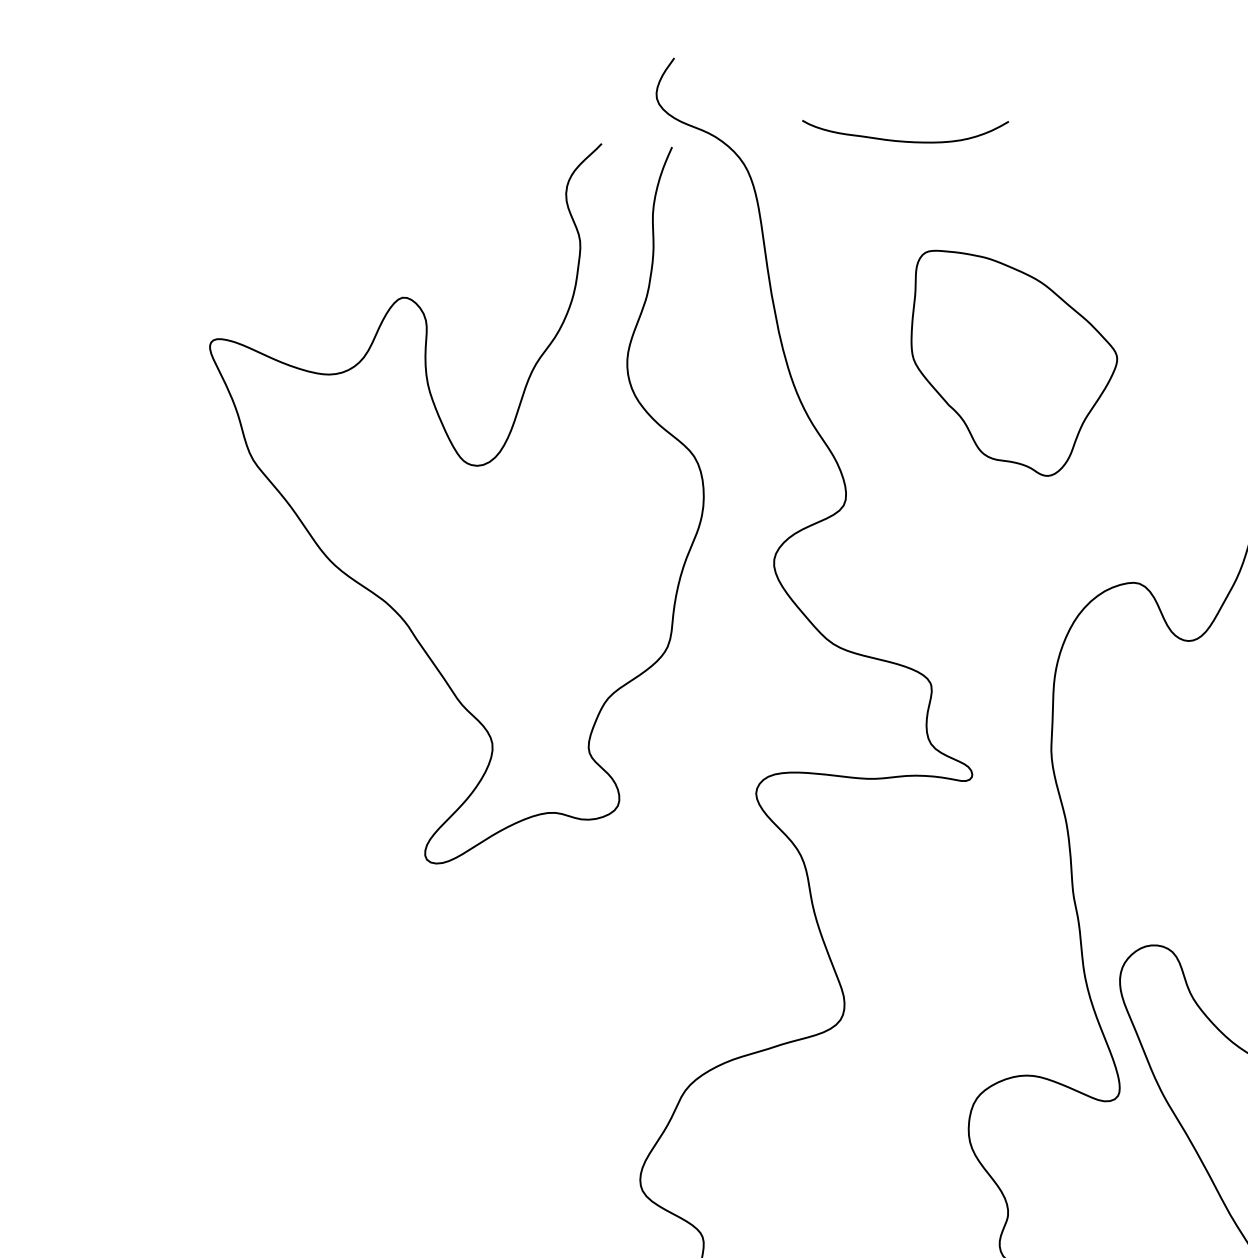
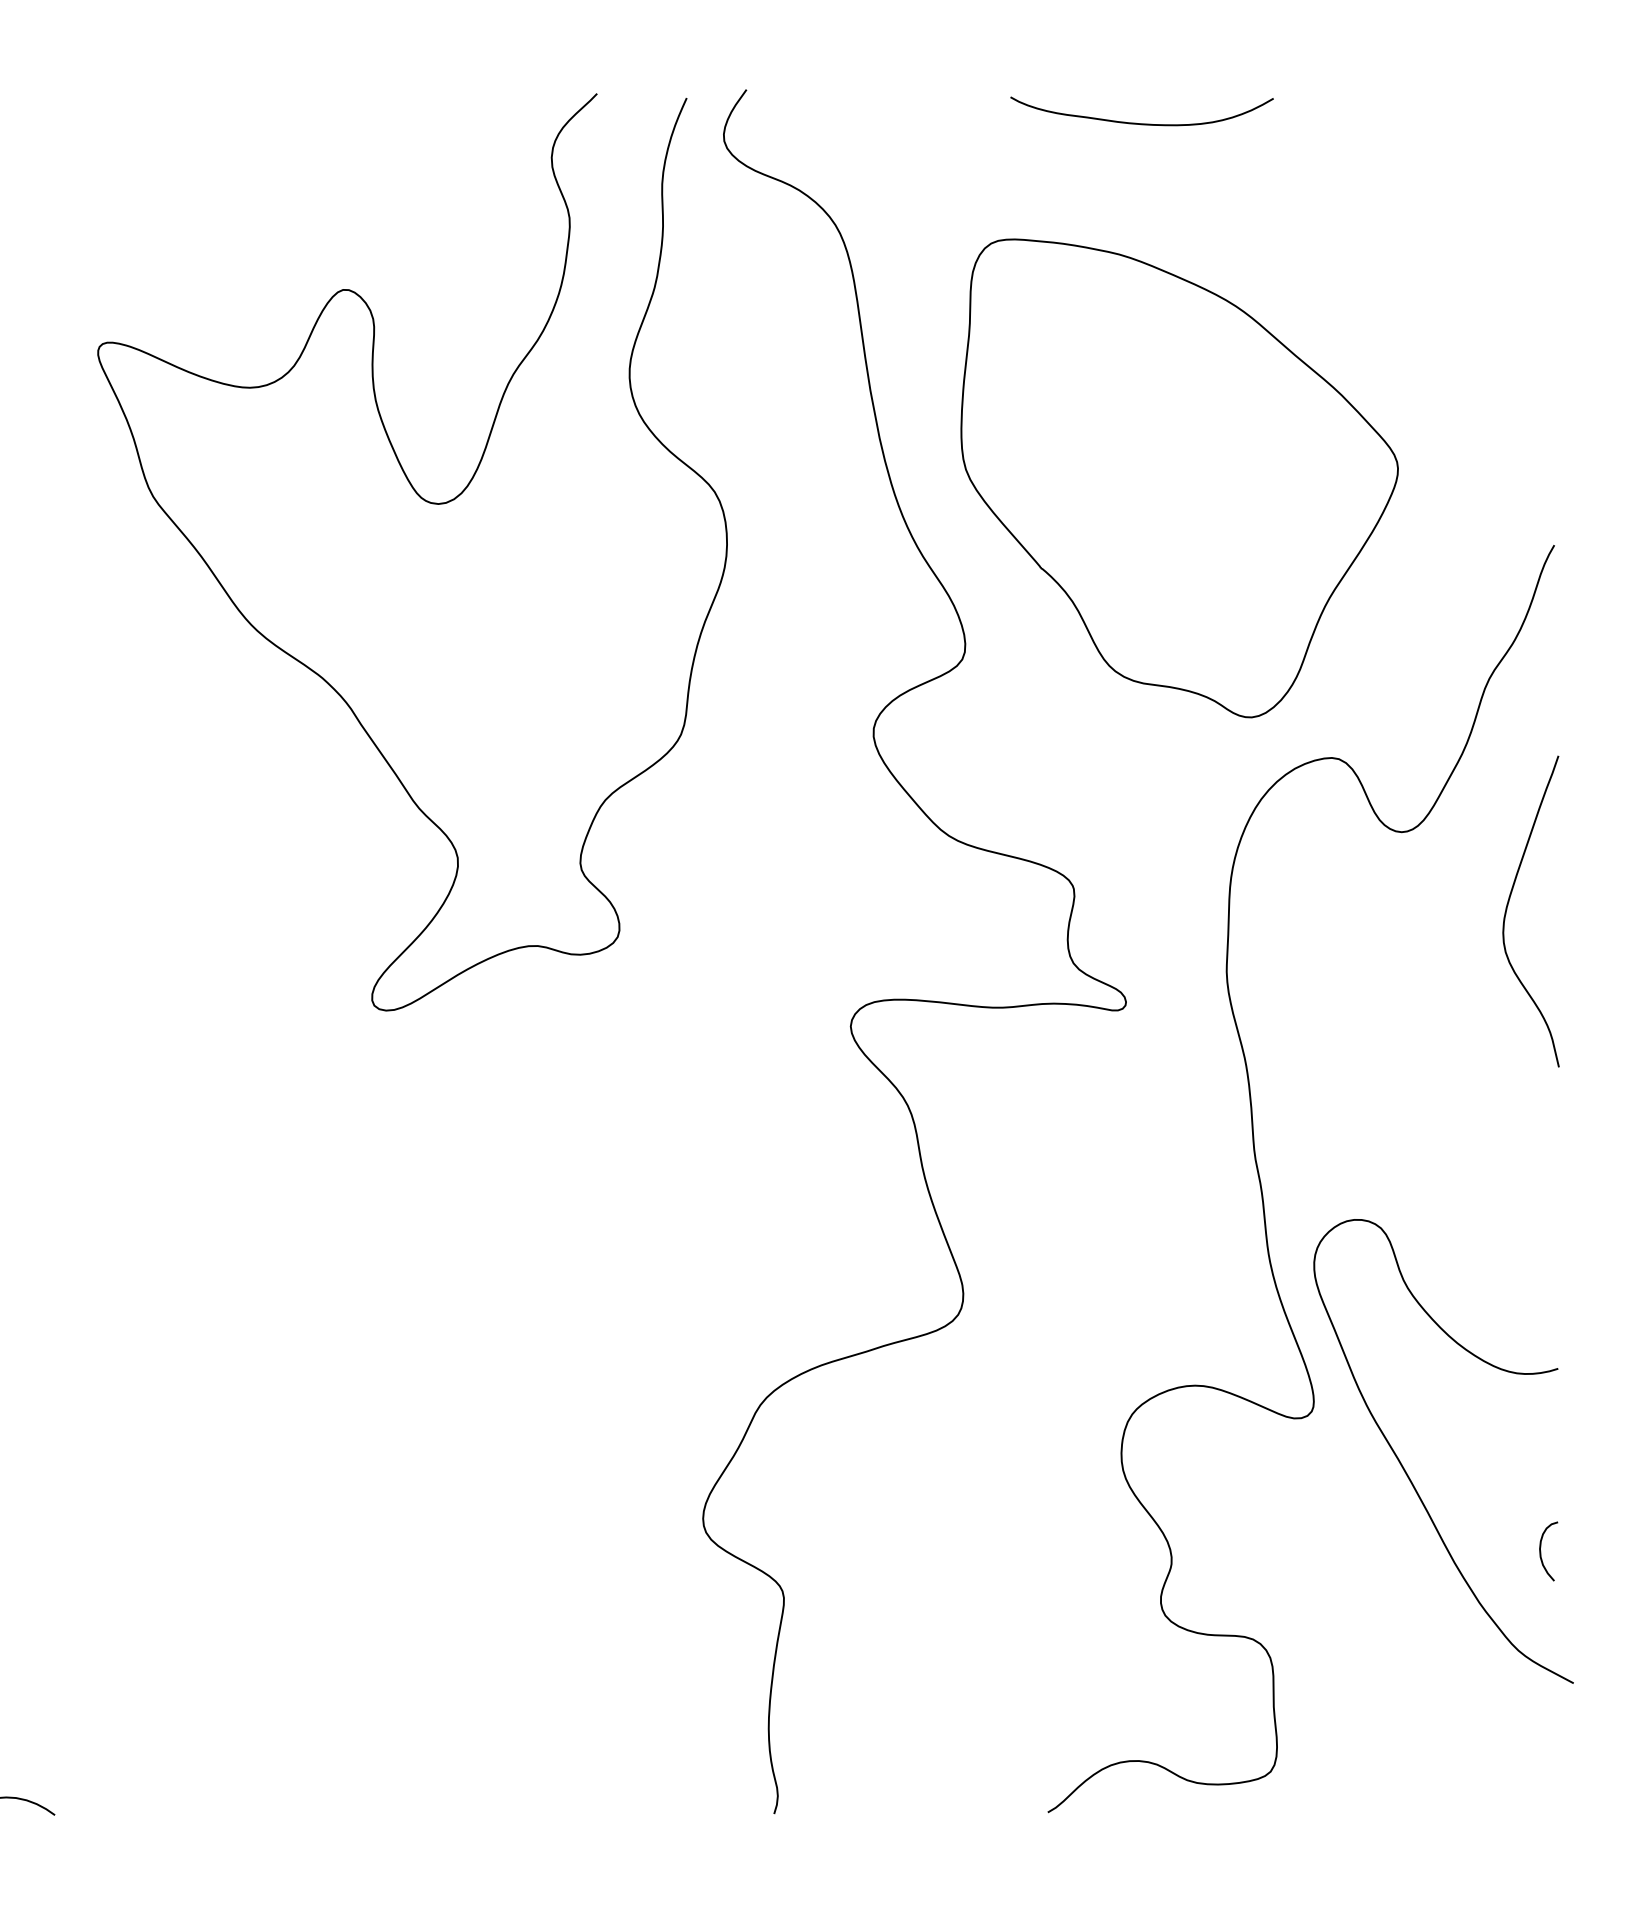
curve: (905, 141) -> (1141, 123), moved
part: (1014, 363) -> (1179, 478), size x1.67
curve: (470, 465) -> (429, 503), moved

